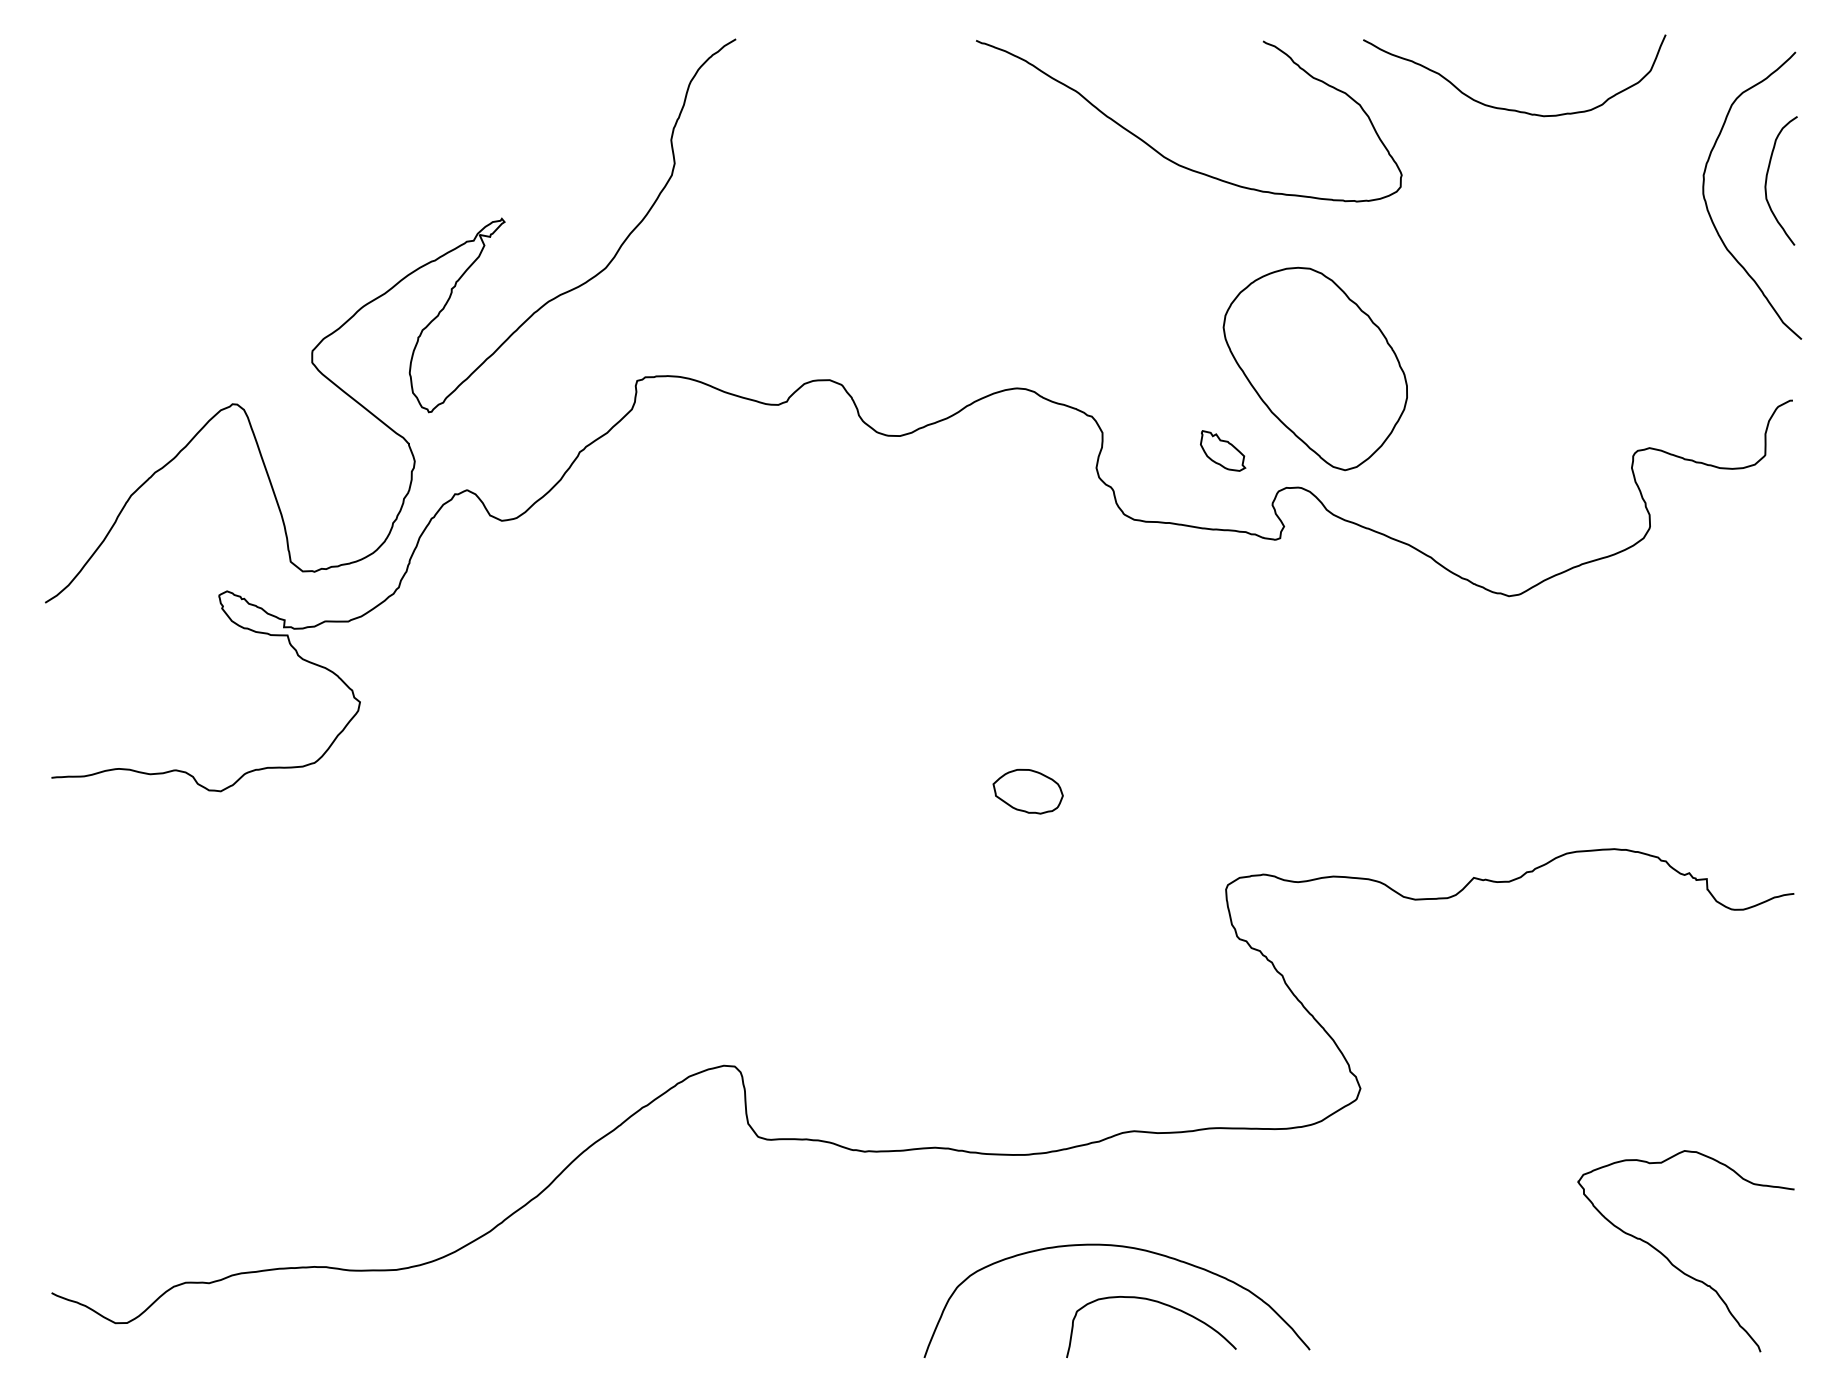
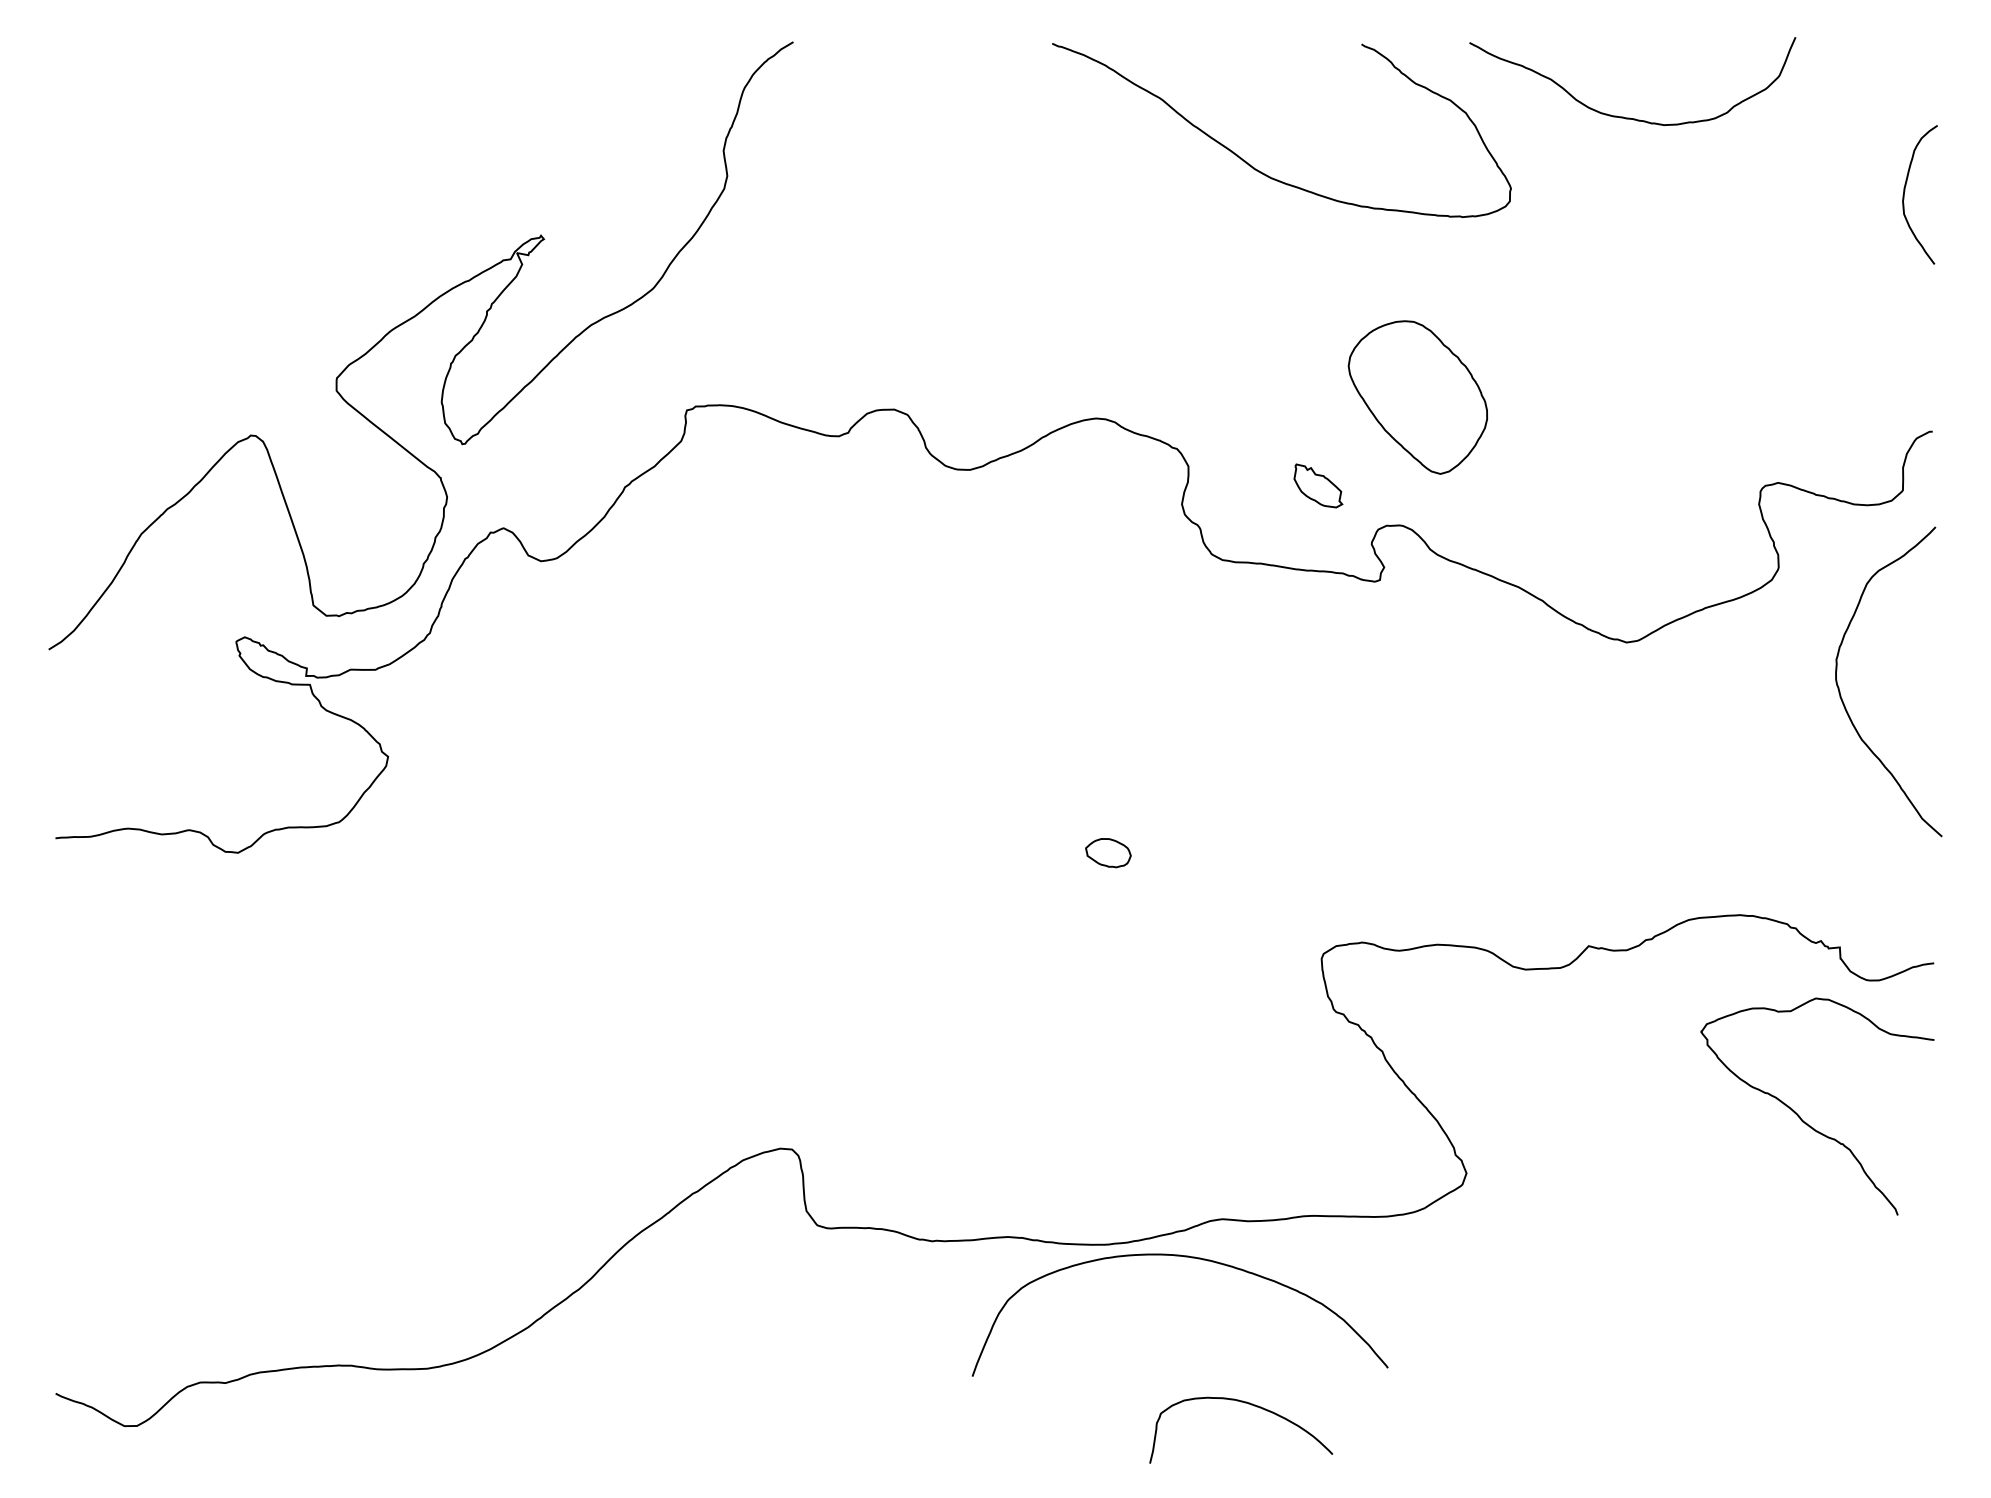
curve: (1707, 204) -> (1840, 691), moved
part: (1314, 368) -> (1417, 397), size x0.7
part: (1028, 791) -> (1108, 852), size x0.6
curve: (1121, 1247) -> (1184, 1257), moved
curve: (1675, 1265) -> (1806, 1122), moved

